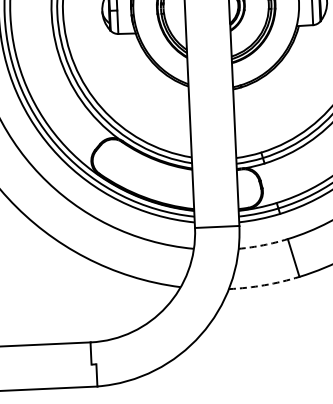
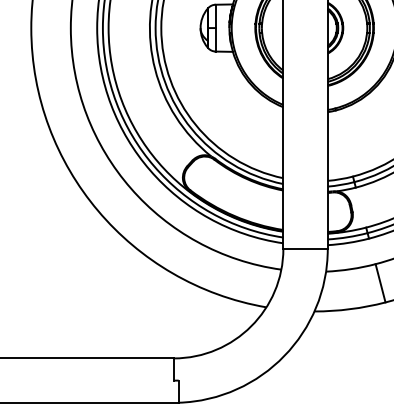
arc: (264, 245) -> (351, 269), dashed -> solid
arc: (264, 285) -> (350, 309), dashed -> solid

